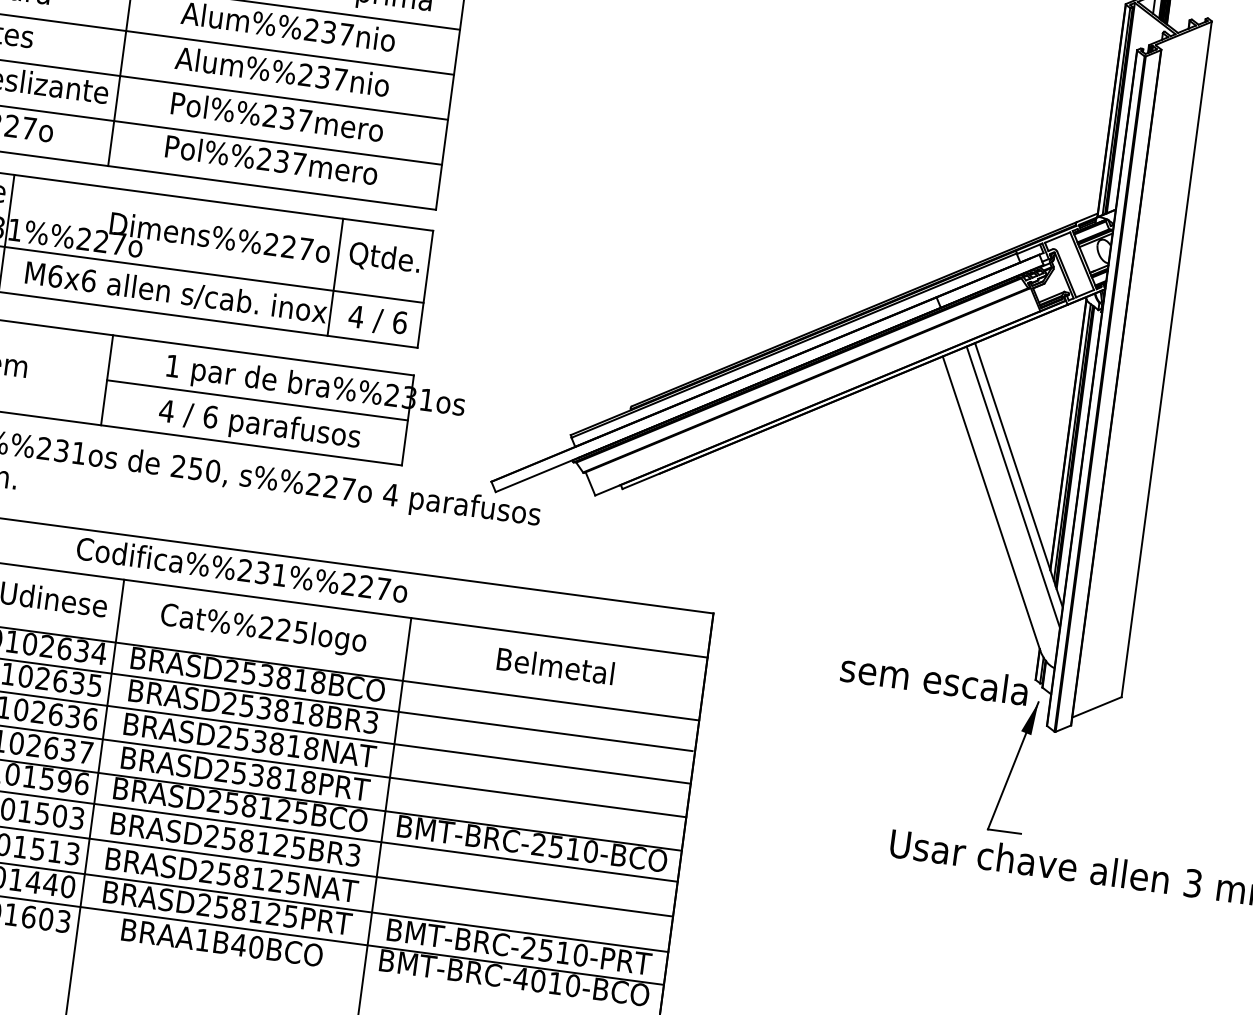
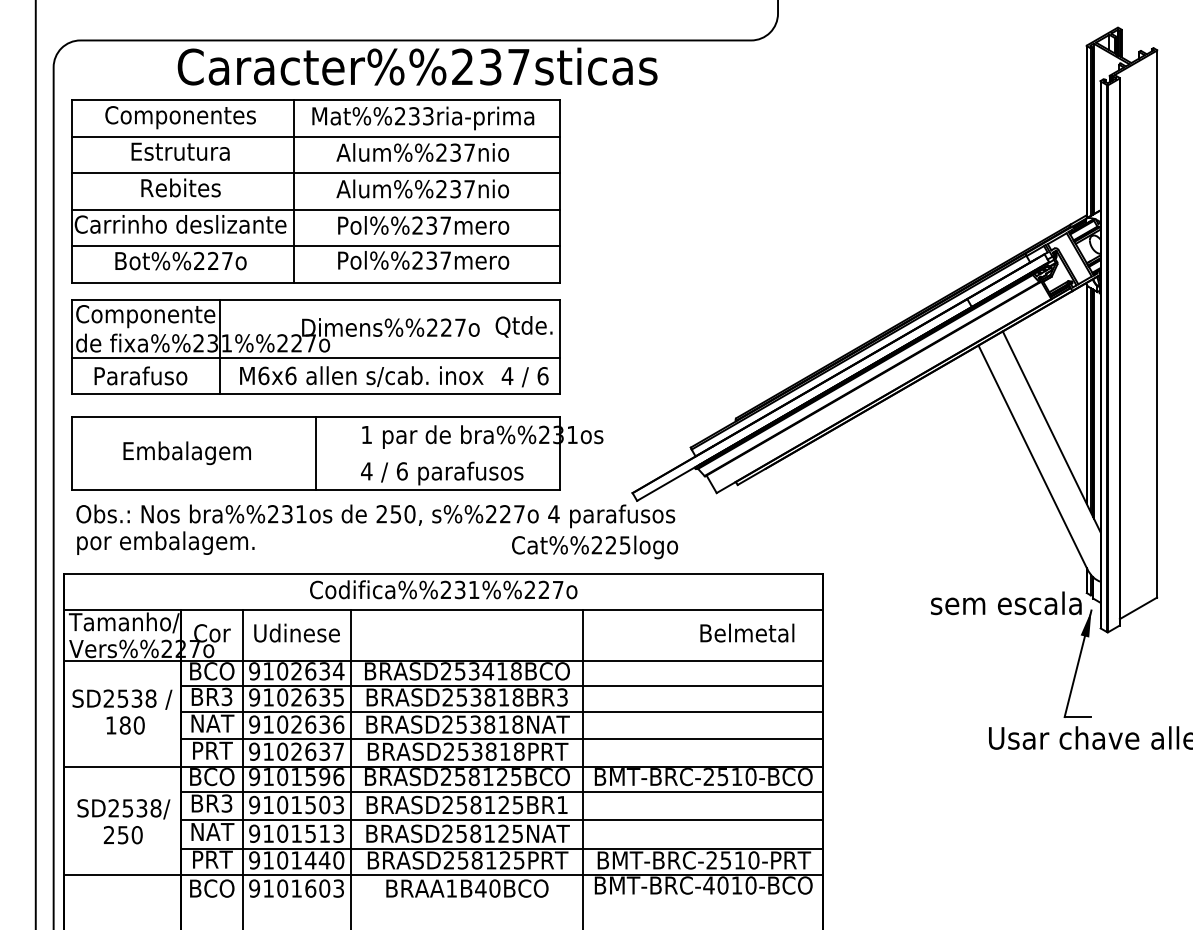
line: (335, 276) -> (486, 346), removed
line: (257, 400) -> (437, 453), removed
line: (1013, 487) -> (1048, 442), removed
text: (264, 630) -> (595, 547), moved
text: (555, 665) -> (747, 632), moved
text: (284, 678) -> (488, 671), BRASD253818BCO -> BRASD253418BCO
text: (353, 854) -> (562, 804), BRASD258125BR3 -> BRASD258125BR1

